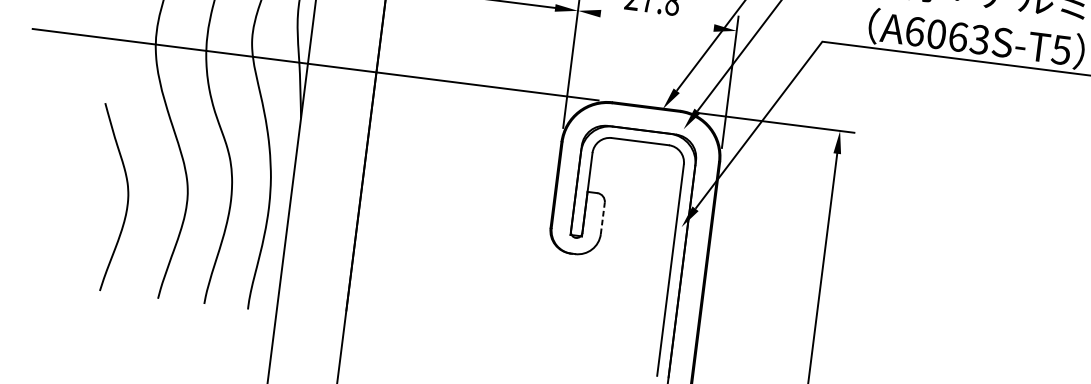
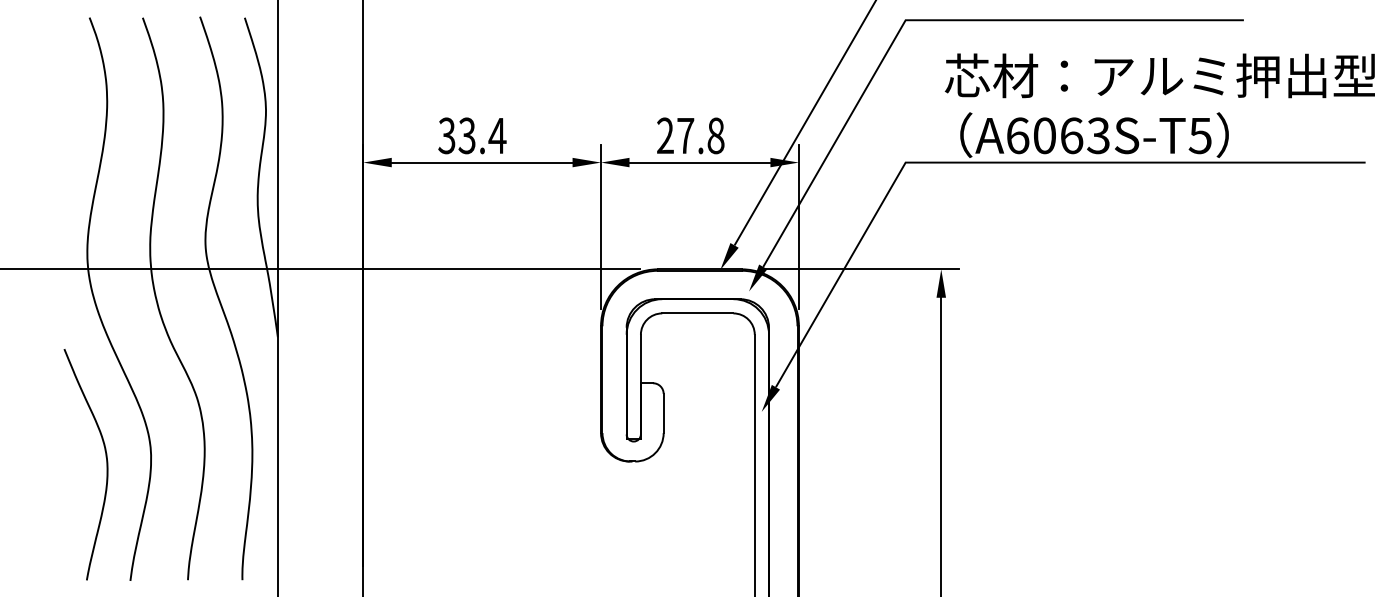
line: (656, 20) -> (699, 162), added
curve: (127, 199) -> (106, 464), moved
line: (602, 218) -> (663, 413), dashed -> solid

